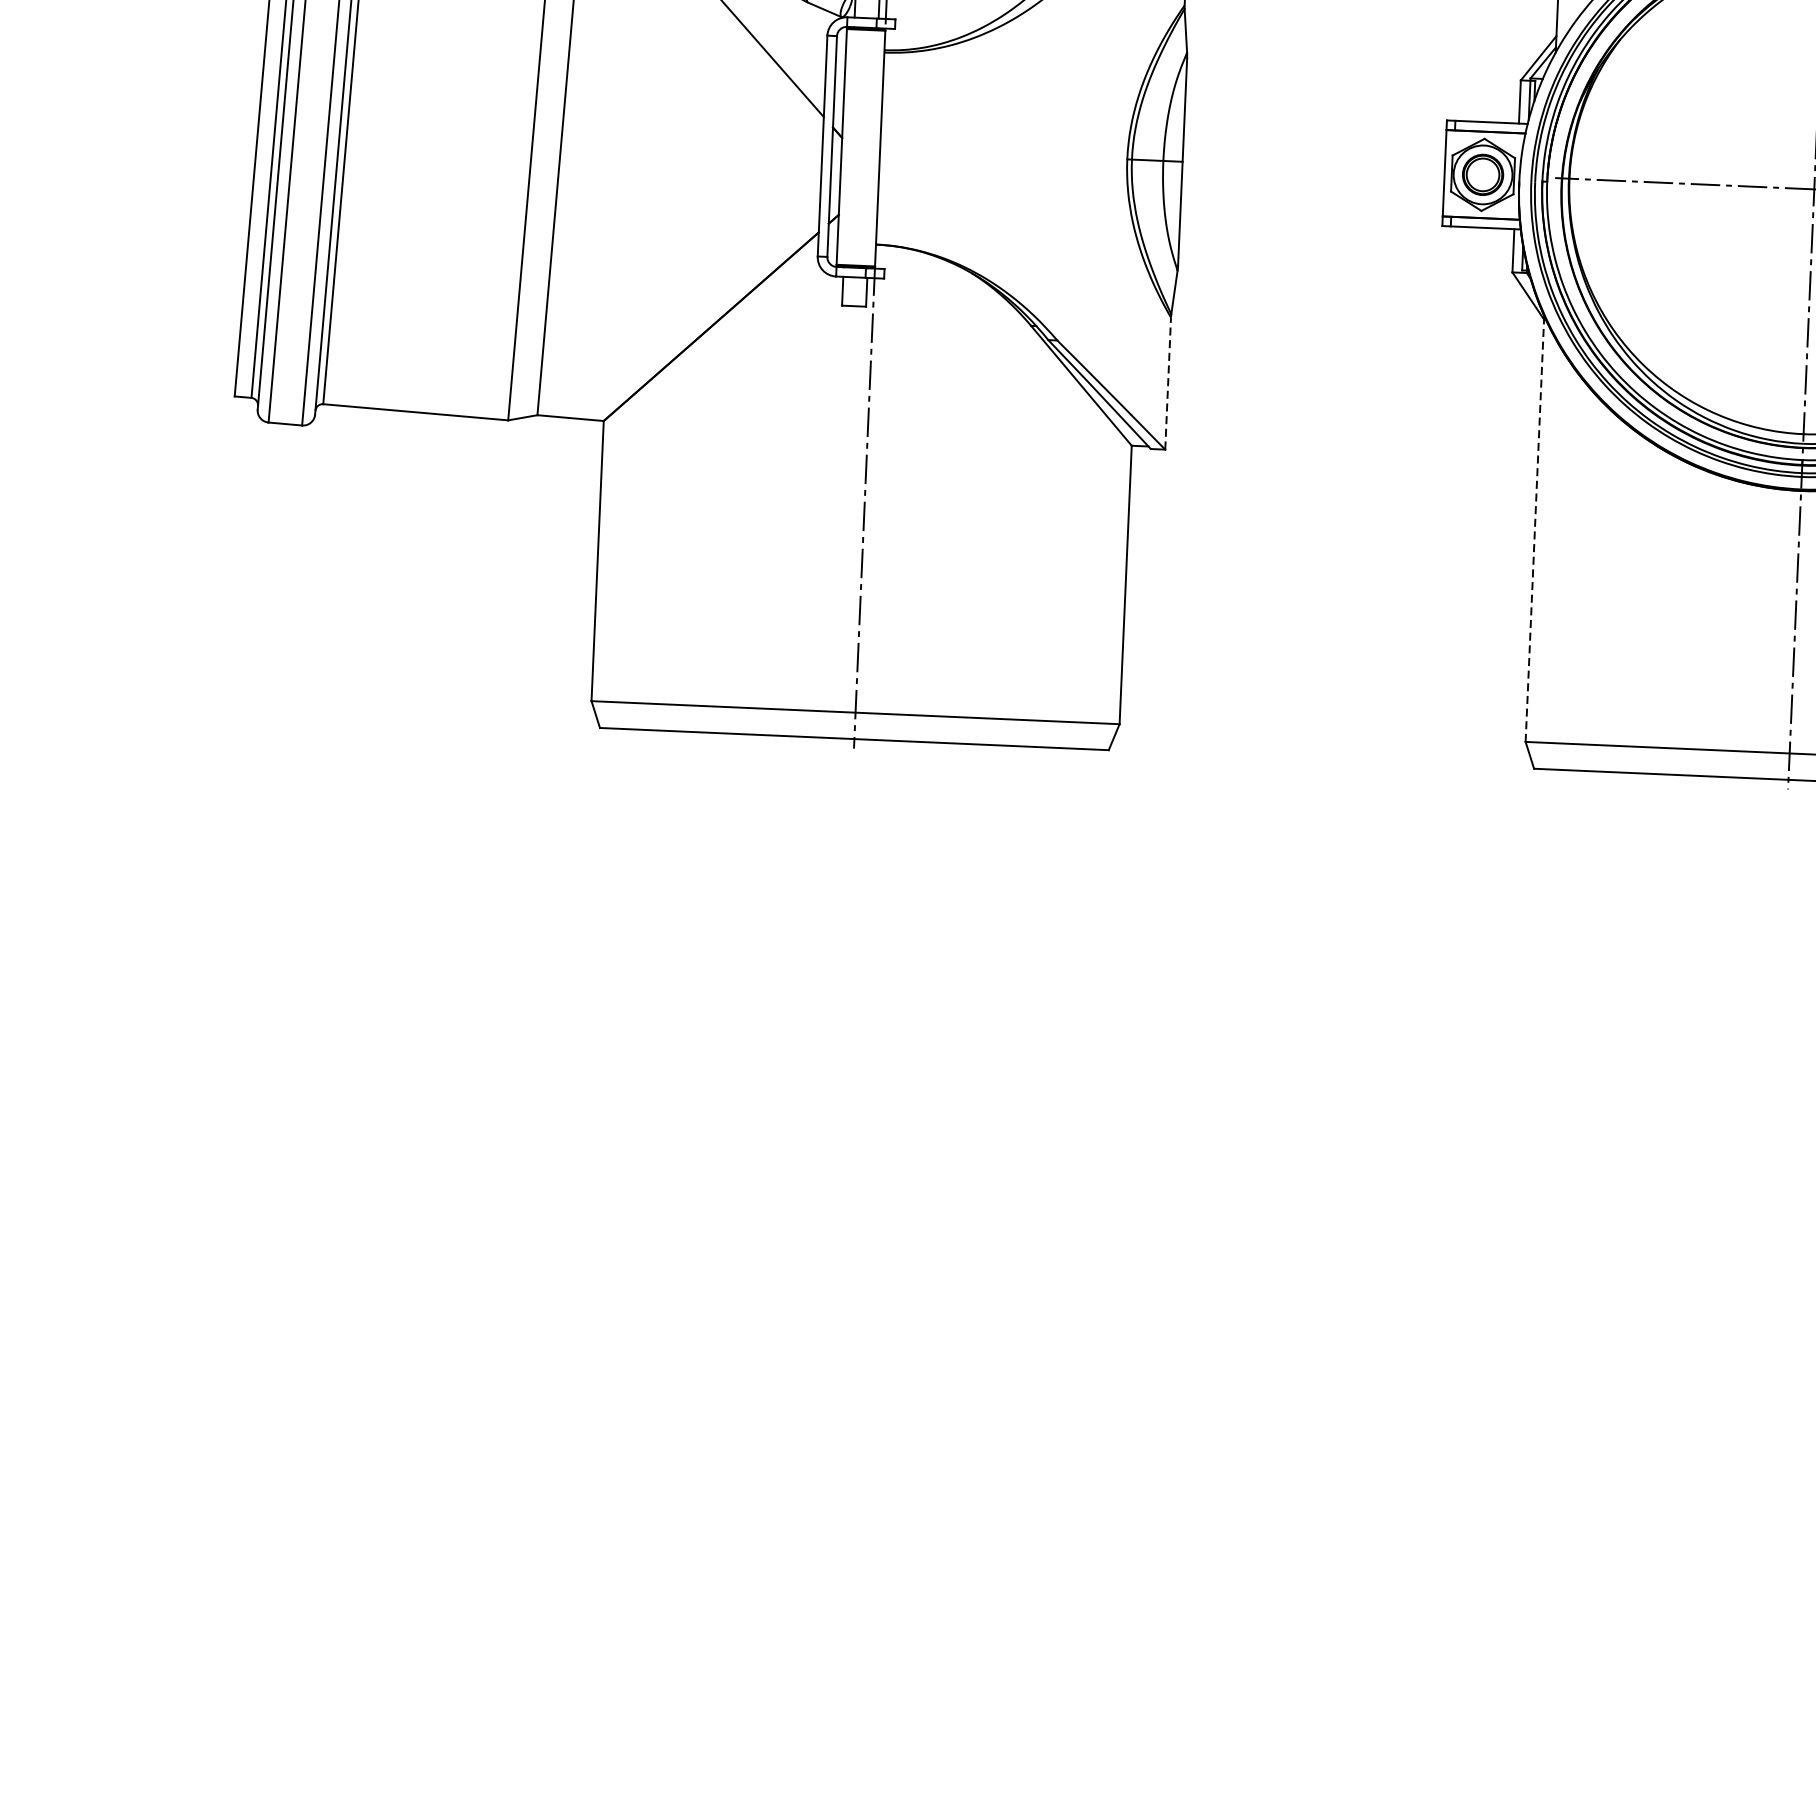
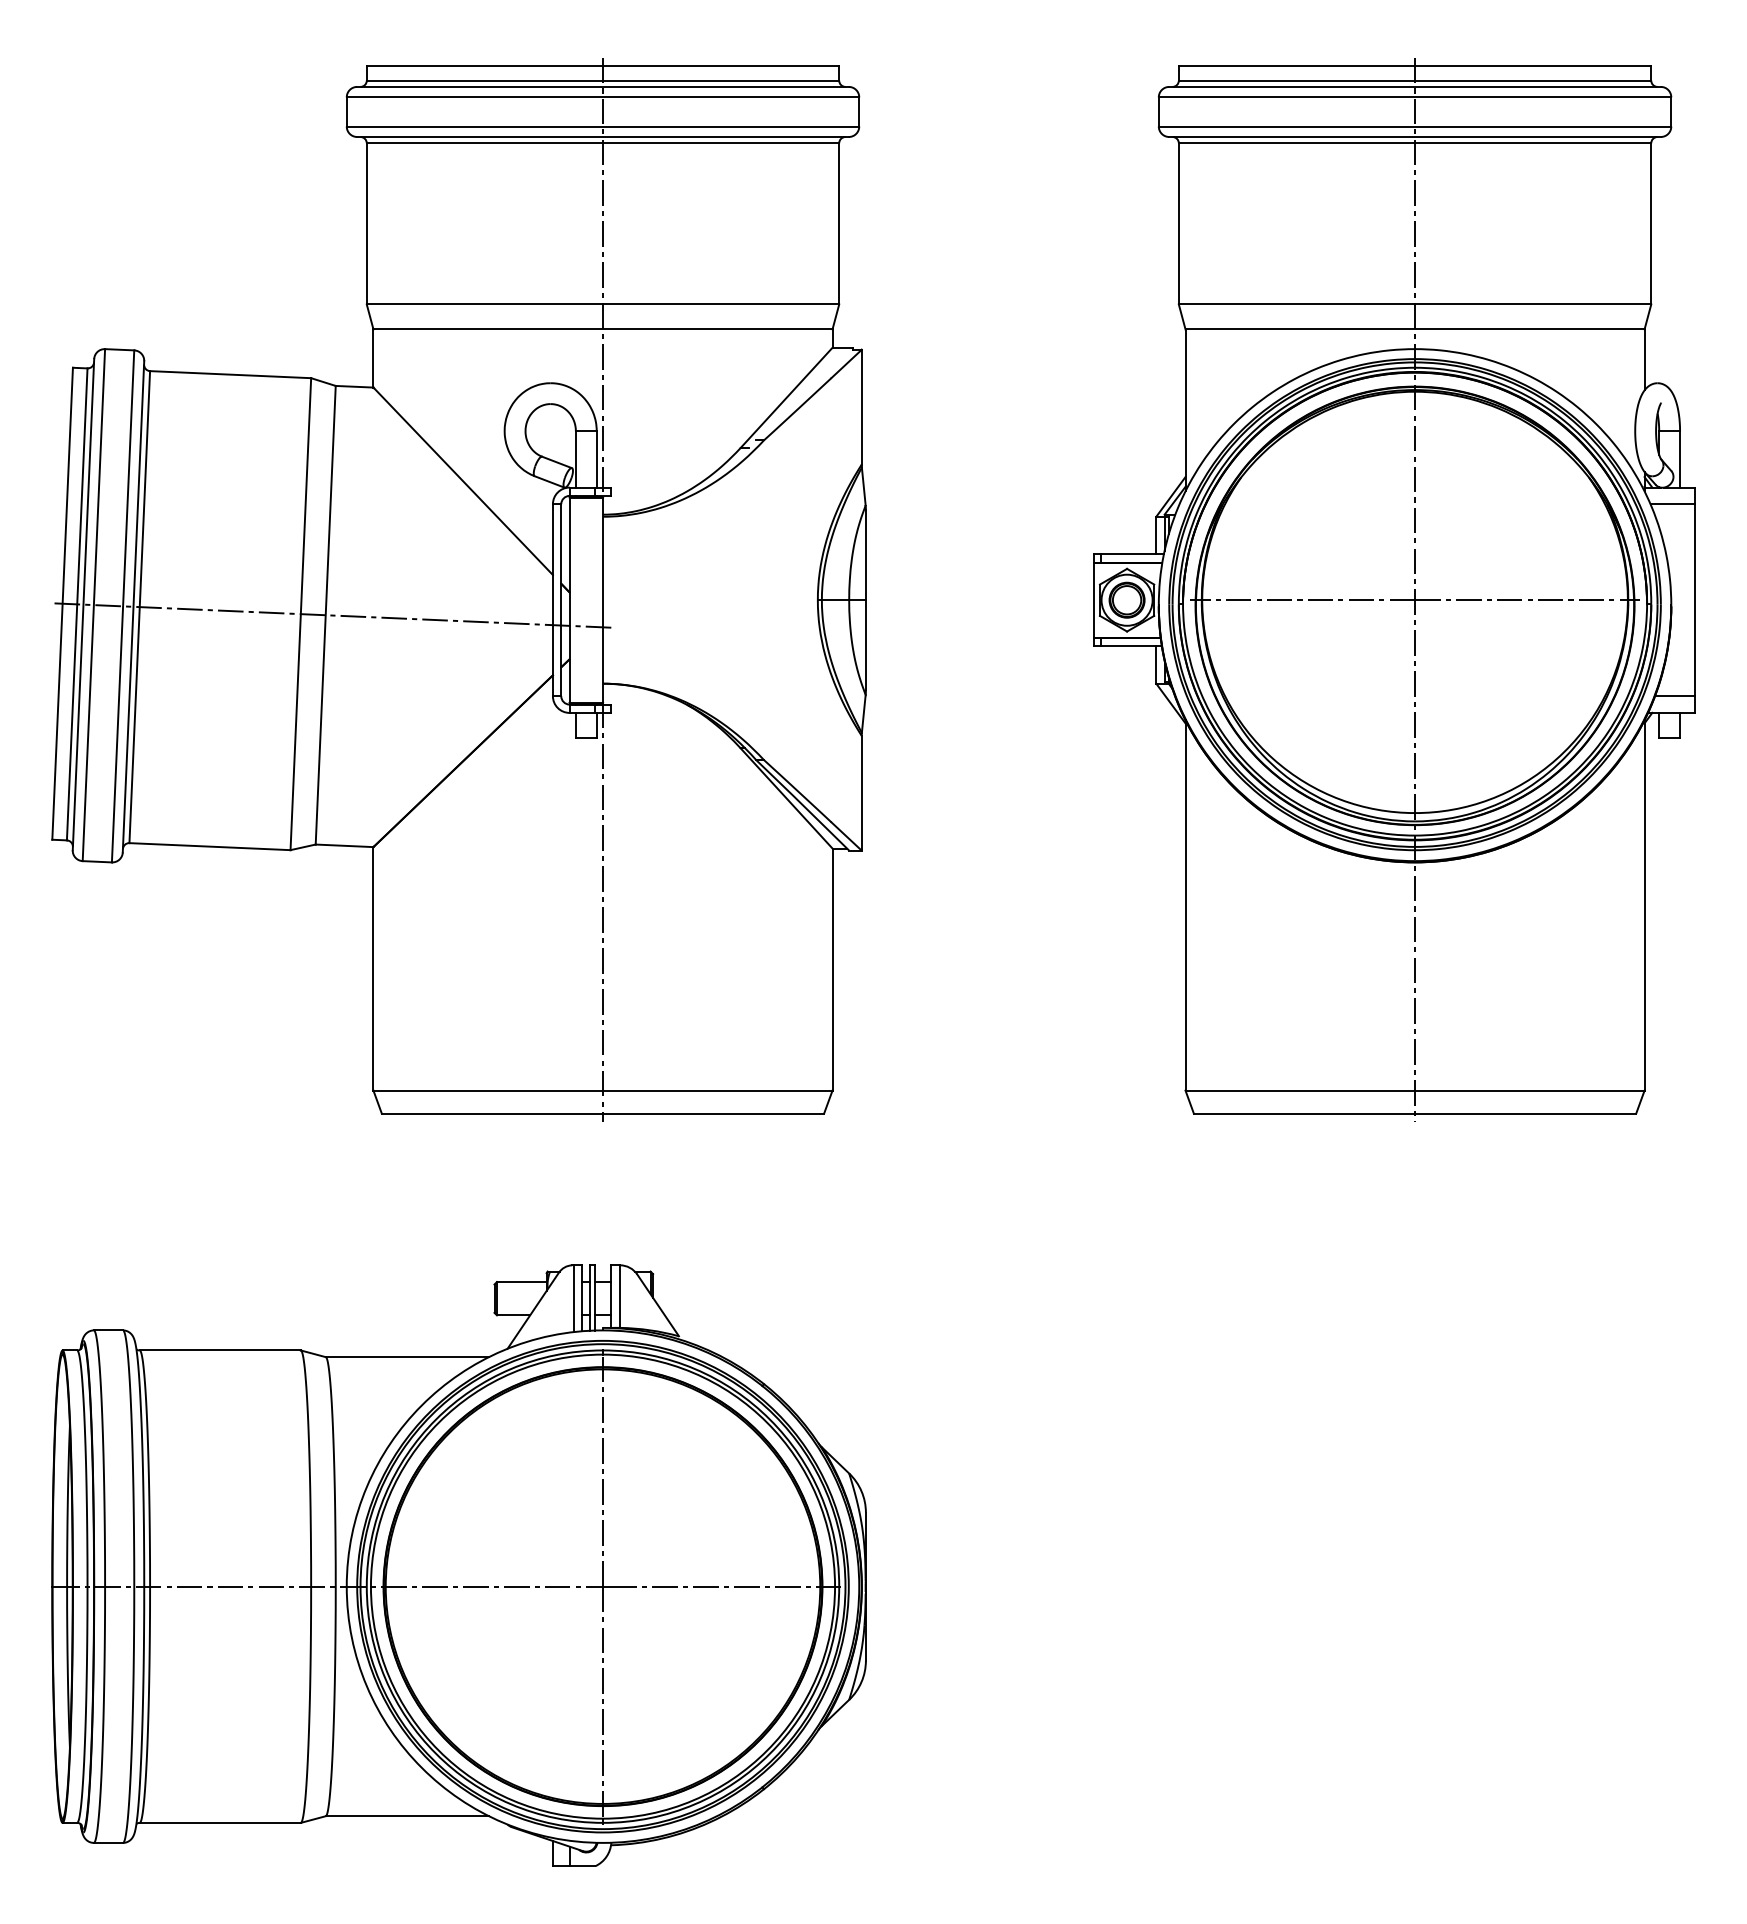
line: (568, 152) -> (332, 615), added
line: (1167, 382) -> (861, 792), dashed -> solid
line: (1534, 527) -> (1185, 904), dashed -> solid
part: (665, 1251) -> (458, 1565), added

